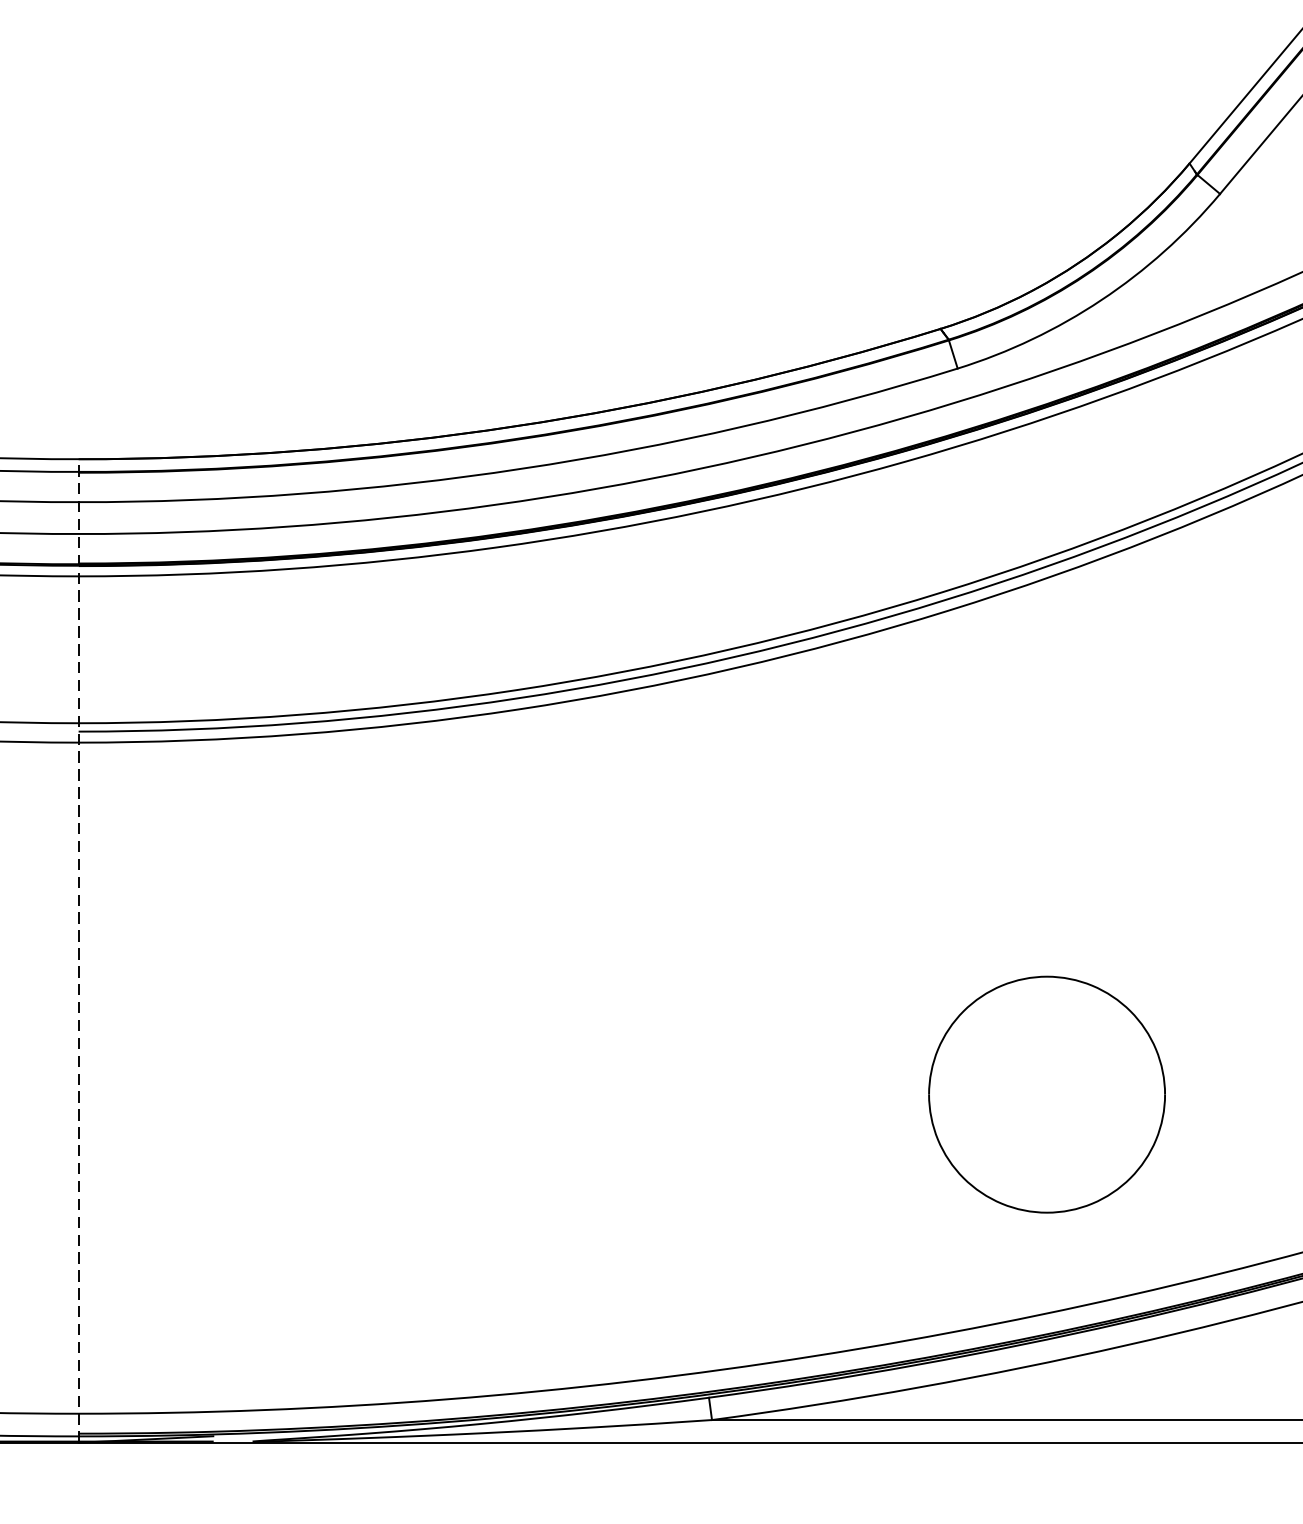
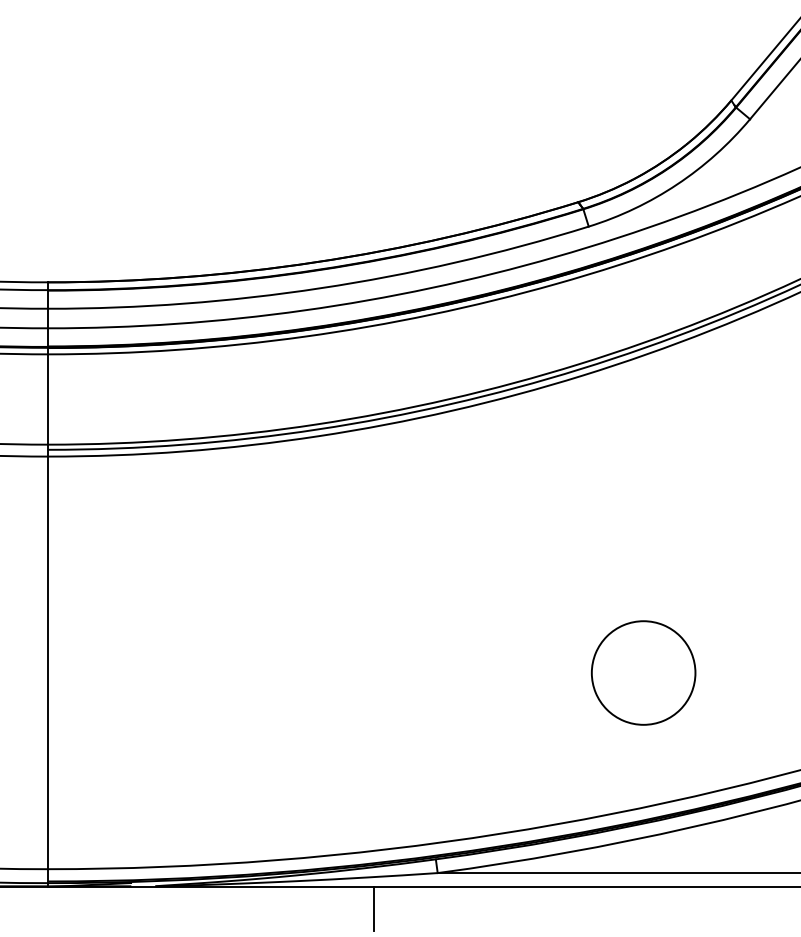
line: (78, 950) -> (48, 584), dashed -> solid
part: (1046, 1093) -> (643, 672), size x0.71
line: (607, 1477) -> (373, 908), added

